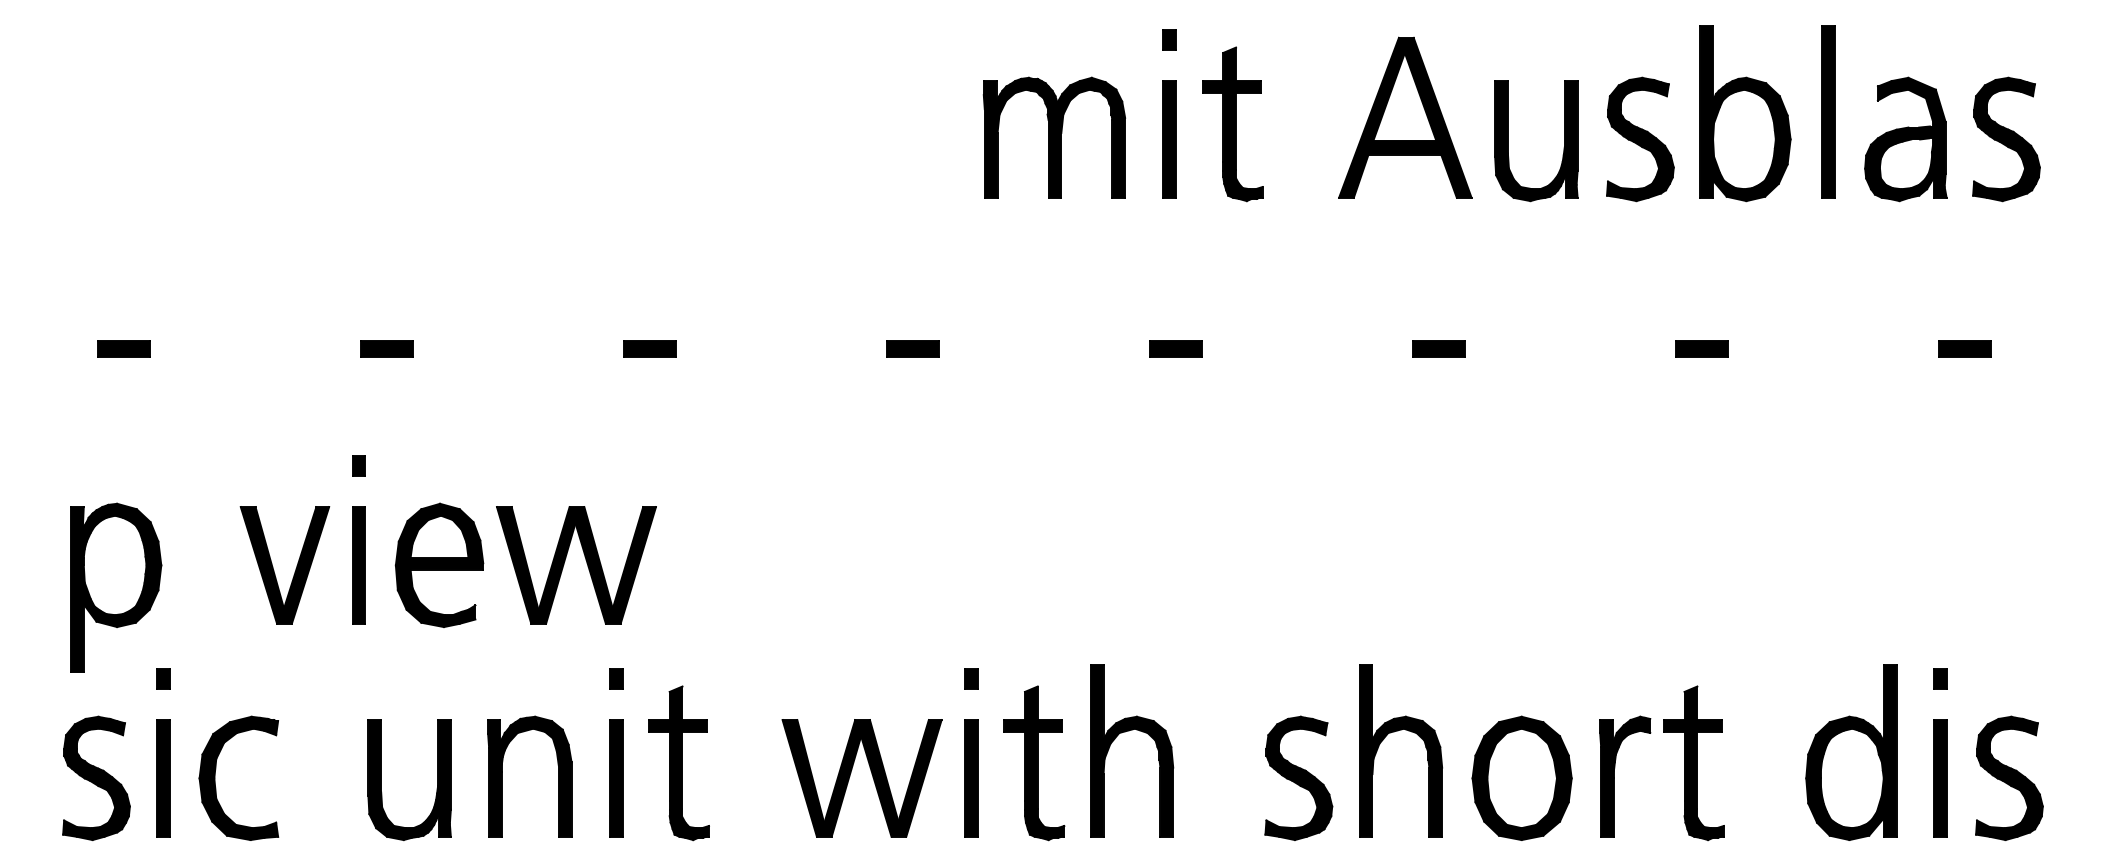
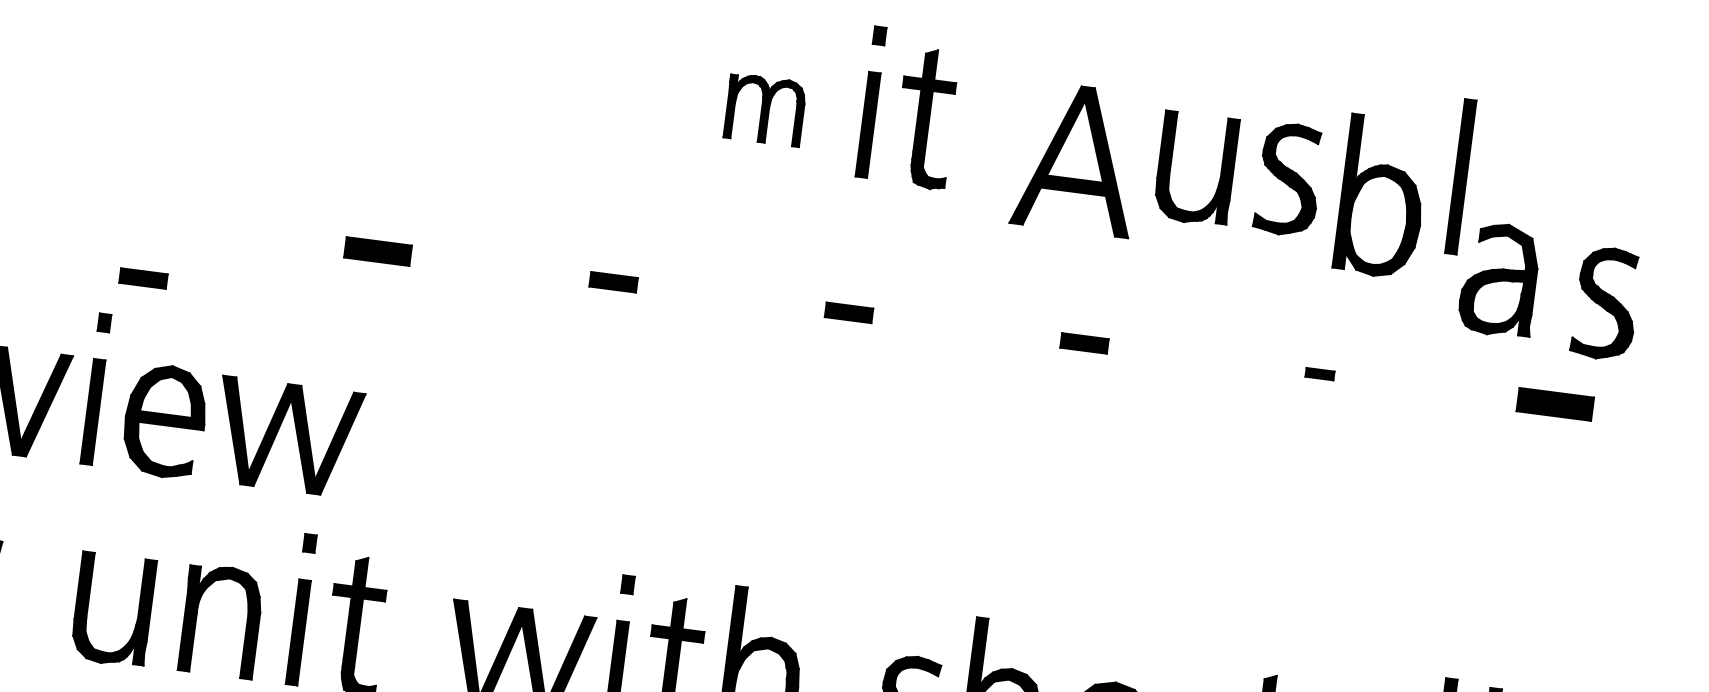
part: (1745, 113) -> (1382, 197), moved
part: (1405, 117) -> (1078, 158), moved
part: (1054, 137) -> (765, 109), size x0.6
part: (1905, 139) -> (1499, 279), moved
part: (2006, 139) -> (1606, 303), moved
part: (386, 348) -> (143, 278), moved
part: (649, 348) -> (378, 251), size x1.4
part: (1701, 348) -> (1319, 373), size x0.6
part: (1964, 348) -> (1555, 404), size x1.6

